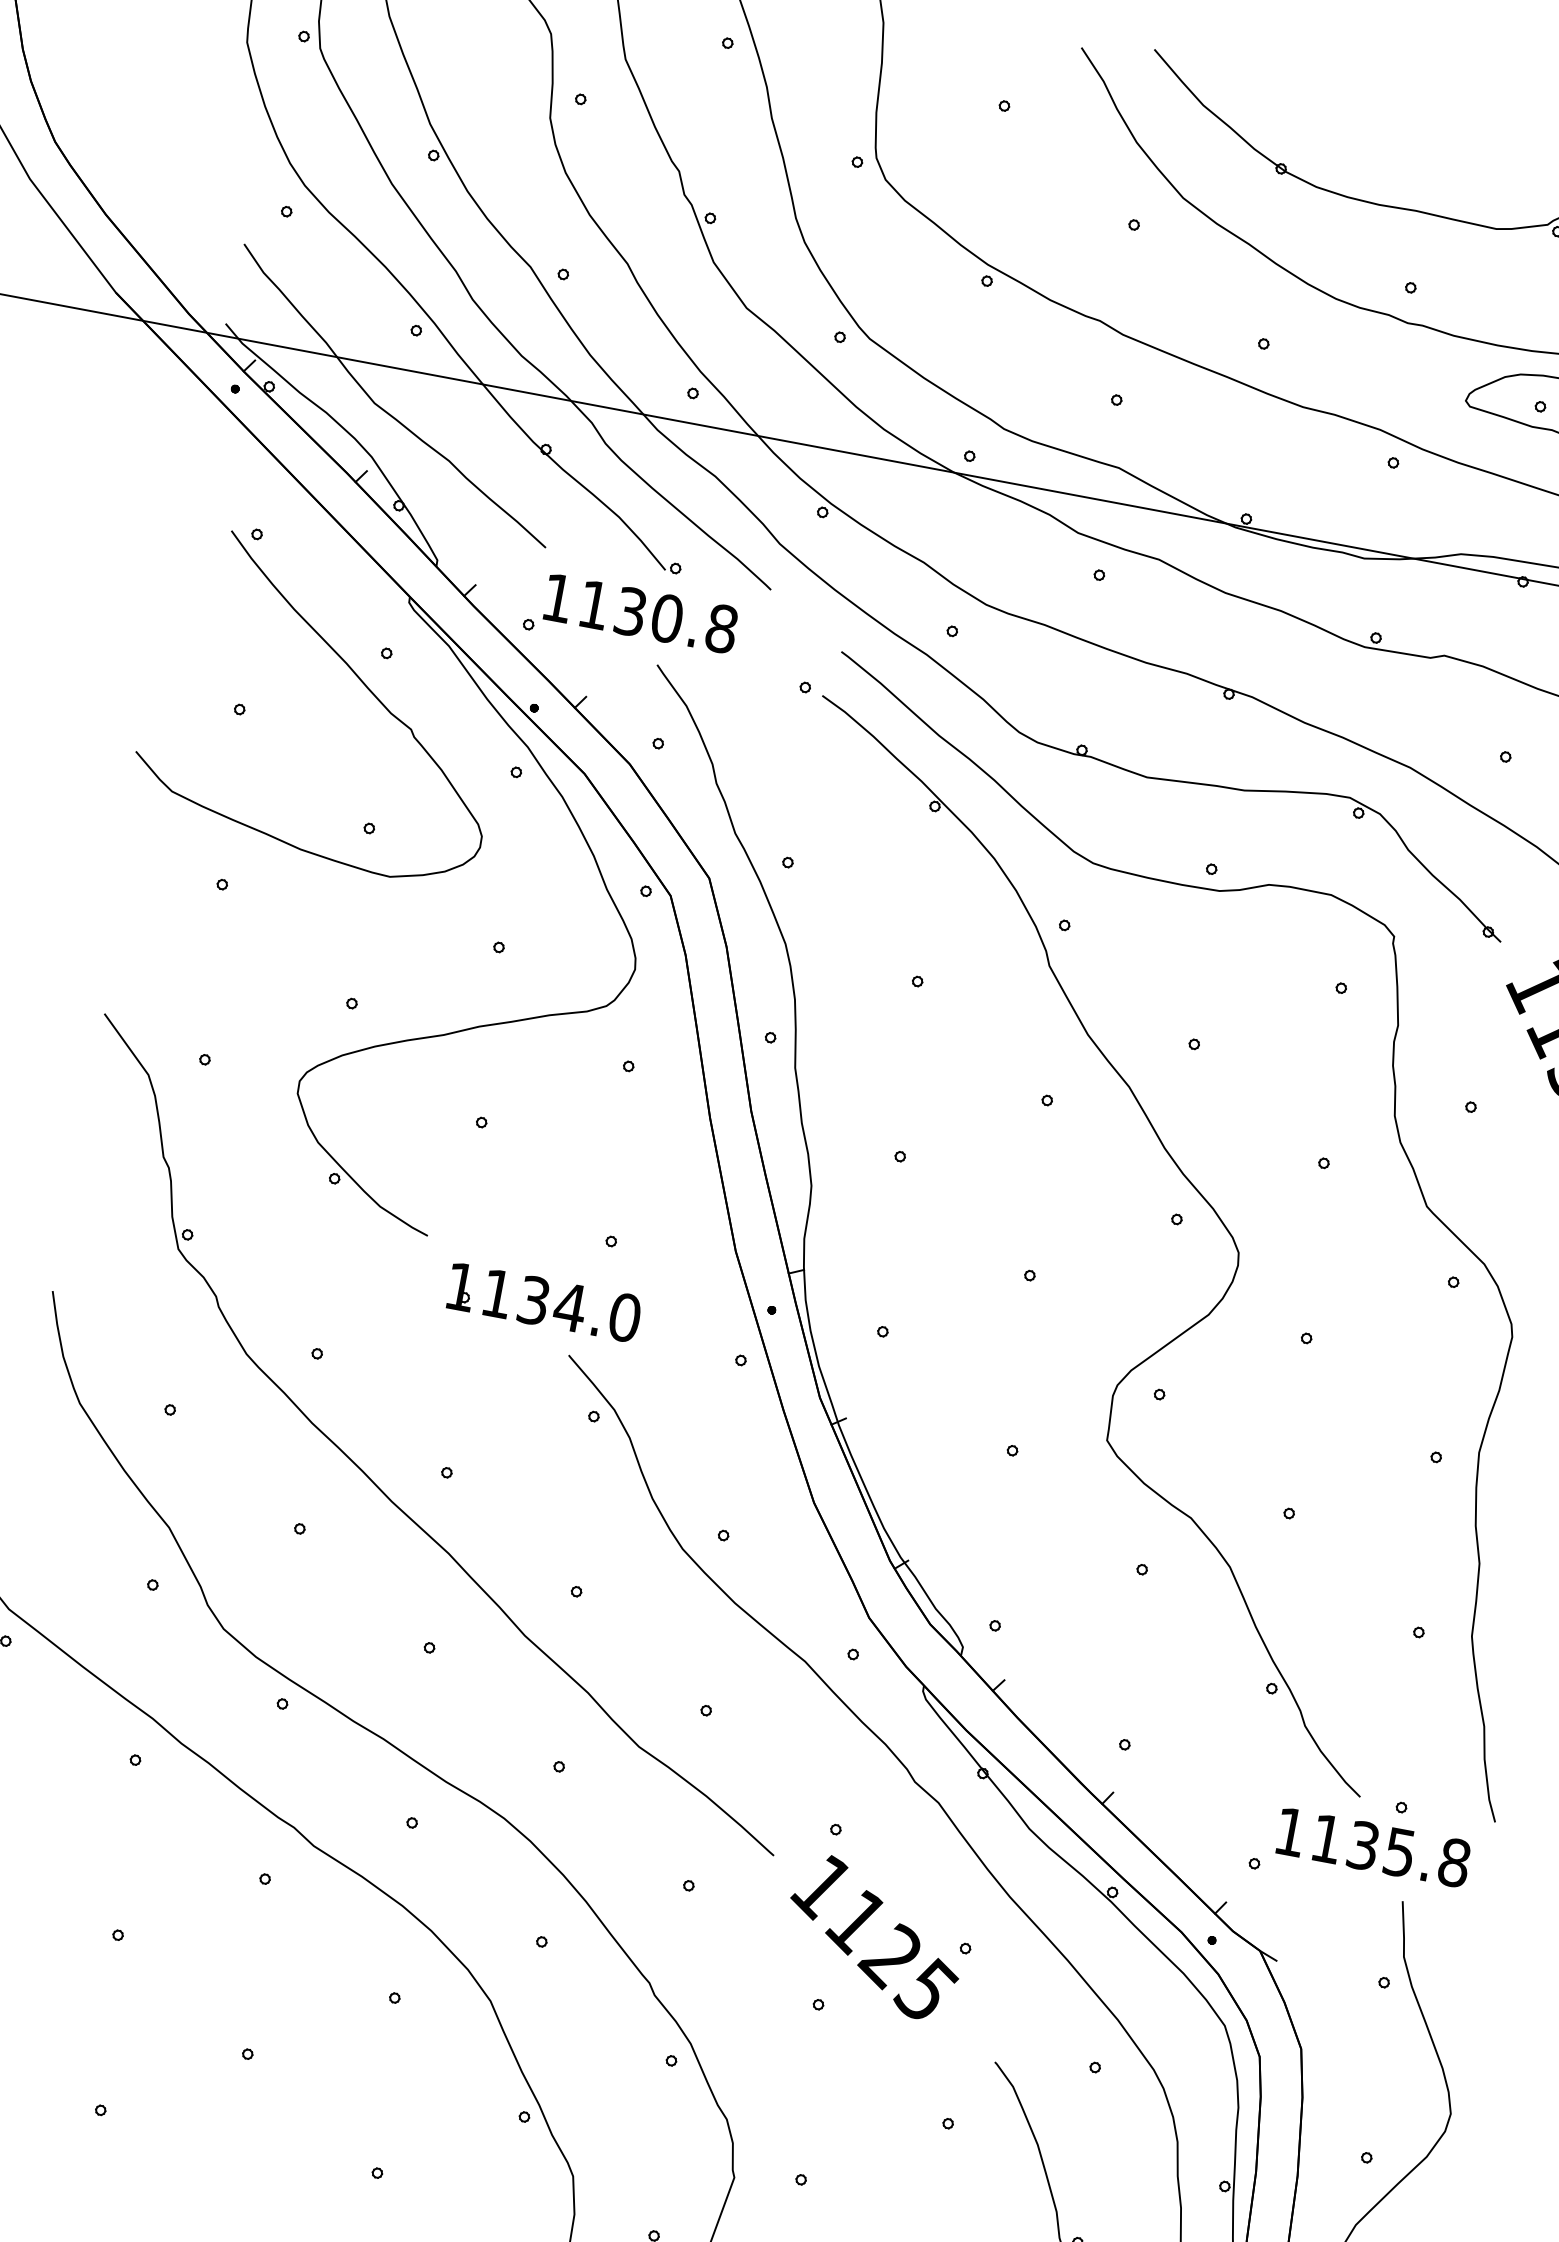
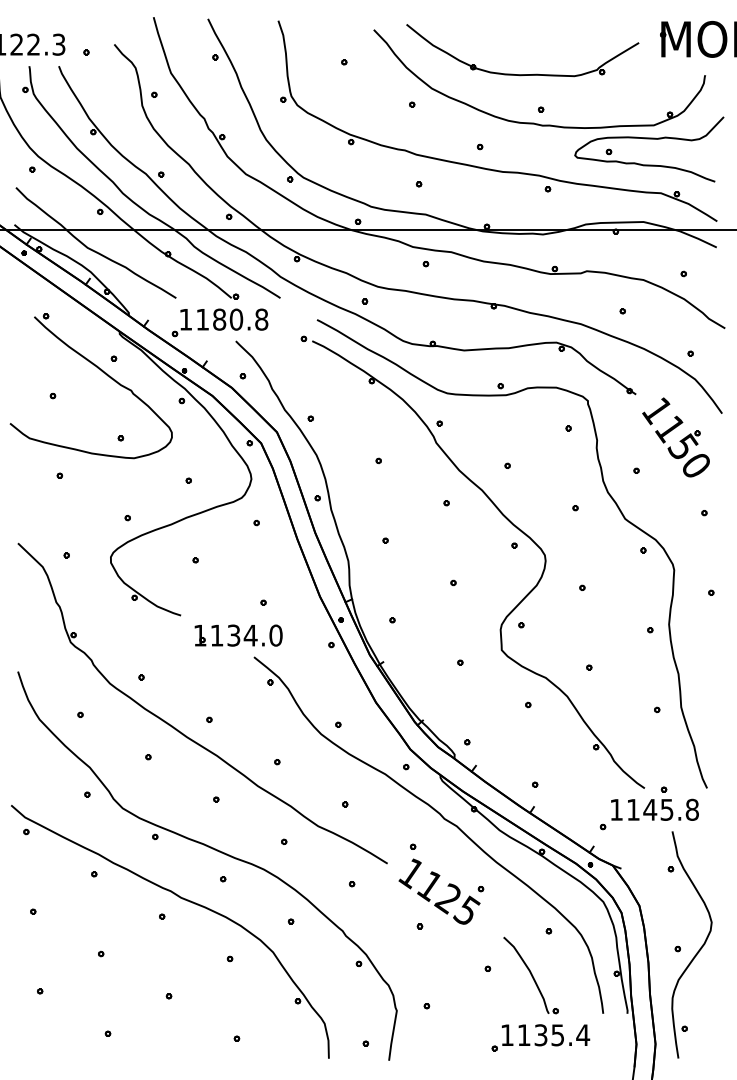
text: (630, 611) -> (219, 319), 1130.8 -> 1180.8
text: (1364, 1845) -> (650, 809), 1135.8 -> 1145.8

